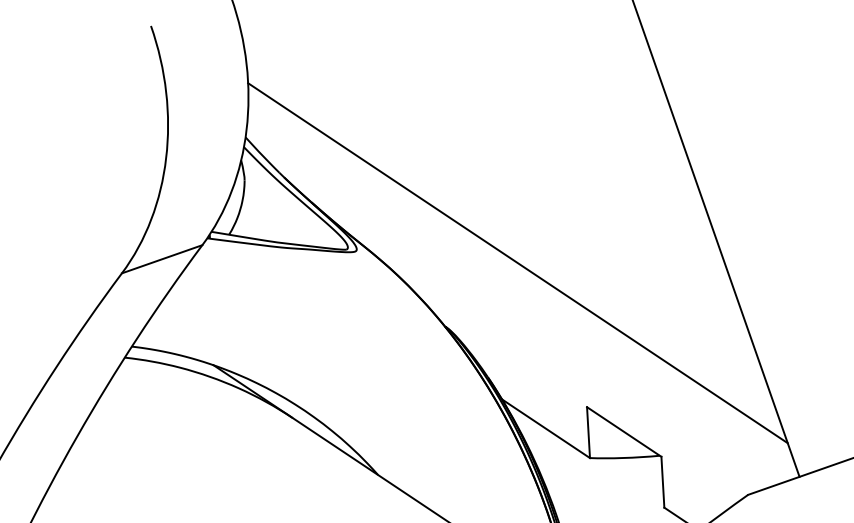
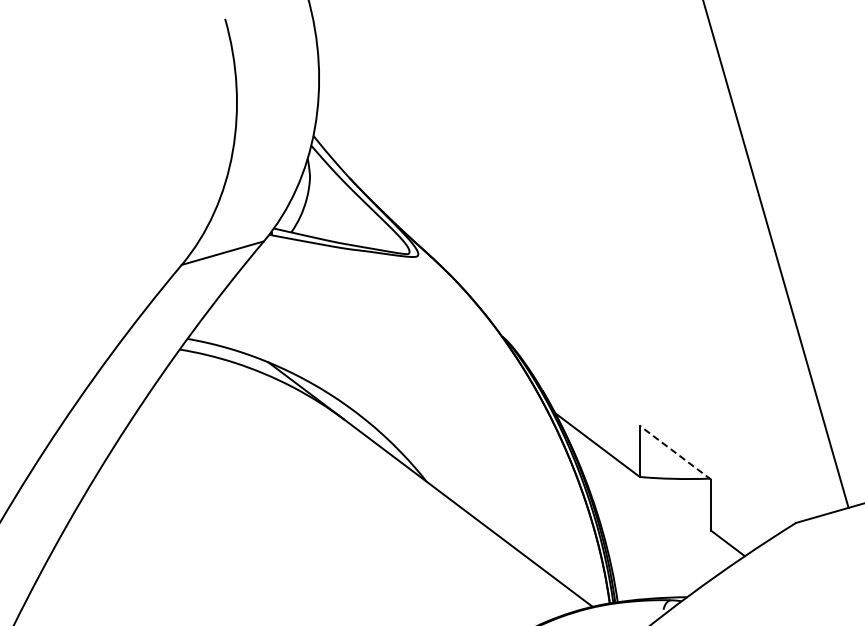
line: (517, 263) -> (578, 277), removed
line: (624, 431) -> (675, 452), solid -> dashed

